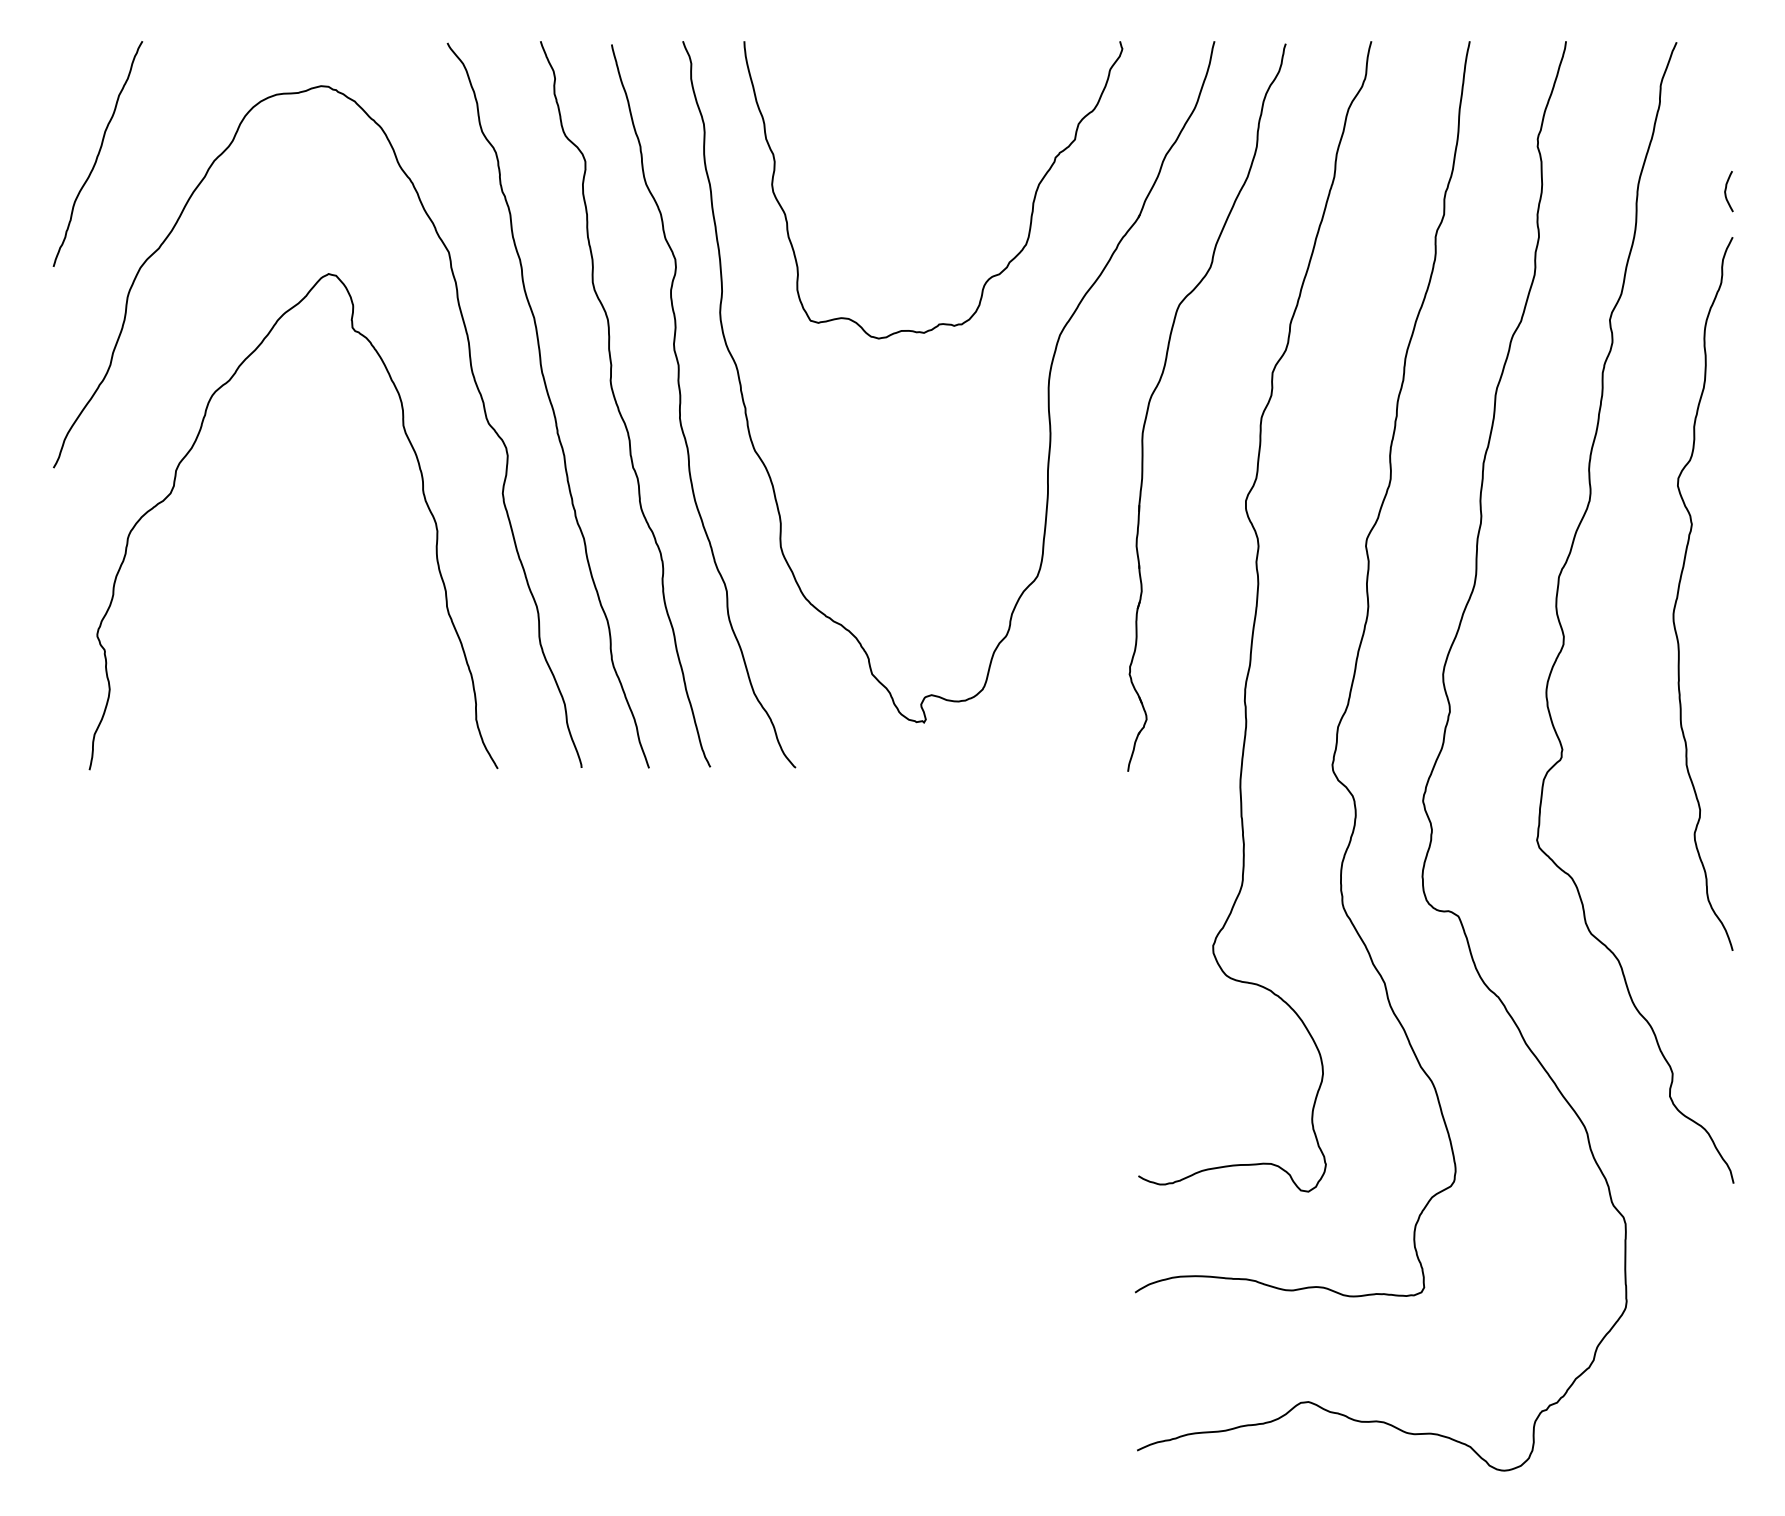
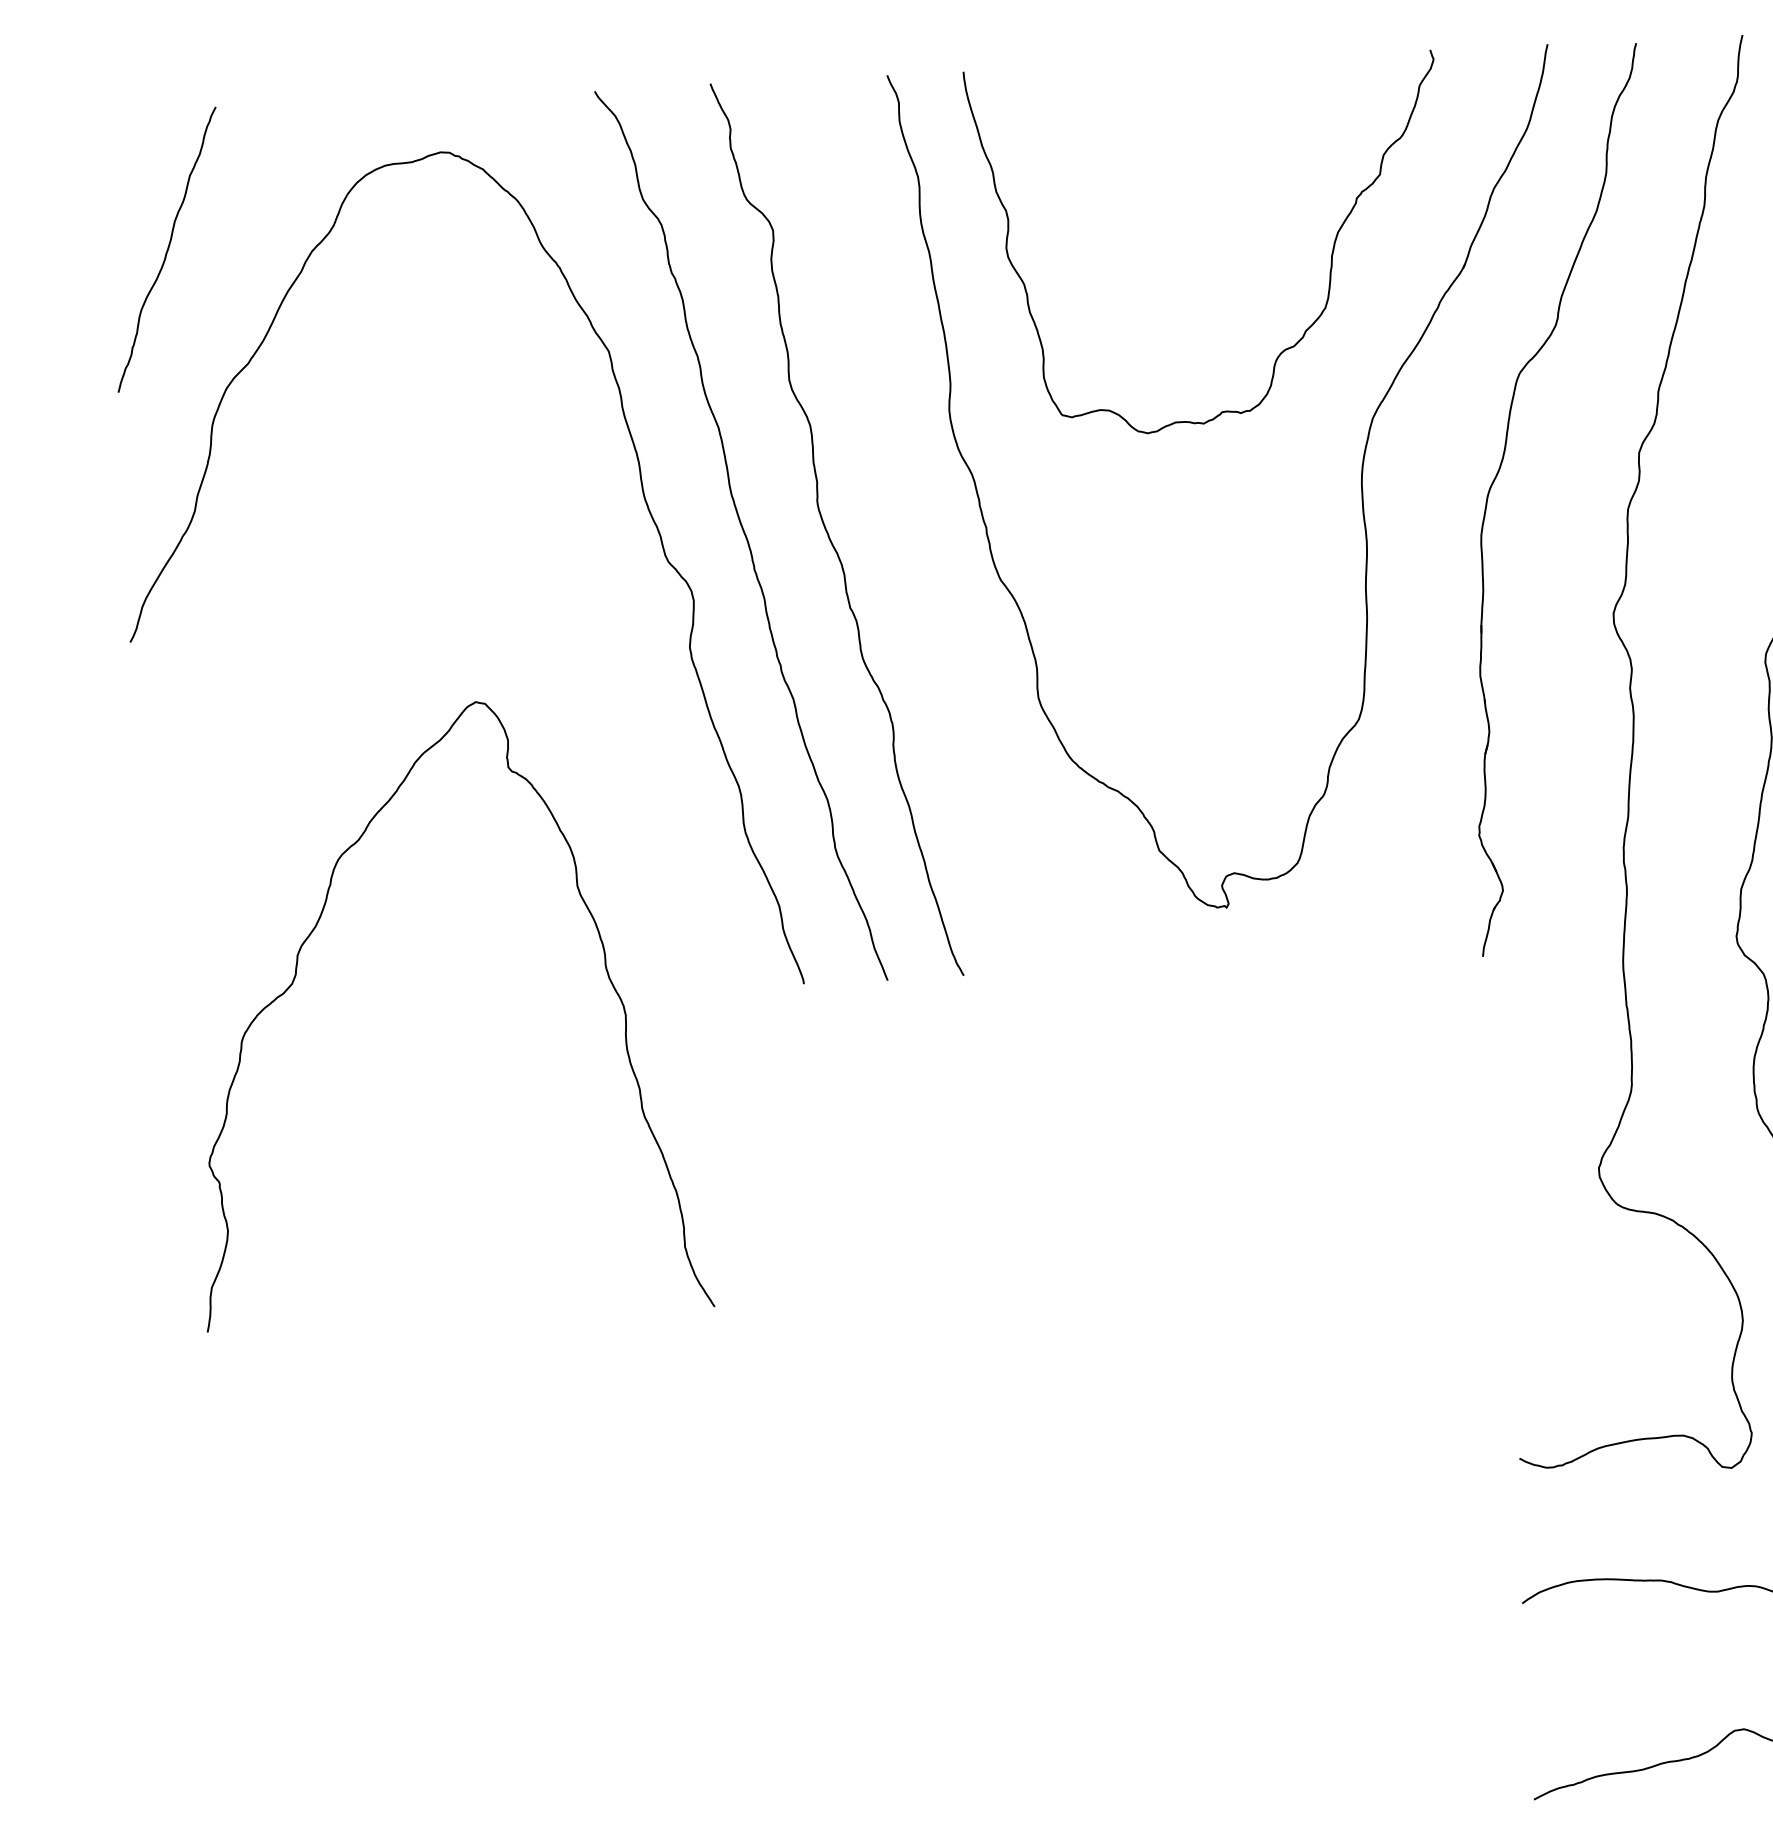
curve: (681, 403) -> (906, 525), removed
curve: (174, 487) -> (296, 976), moved

